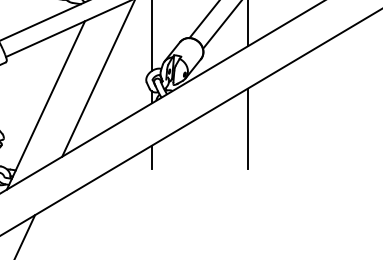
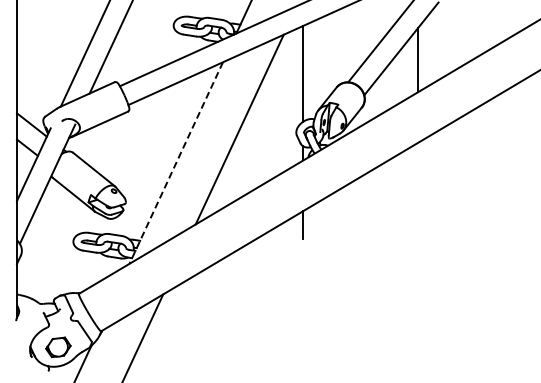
line: (46, 105) -> (176, 163), solid -> dashed
line: (248, 128) -> (418, 190), removed

